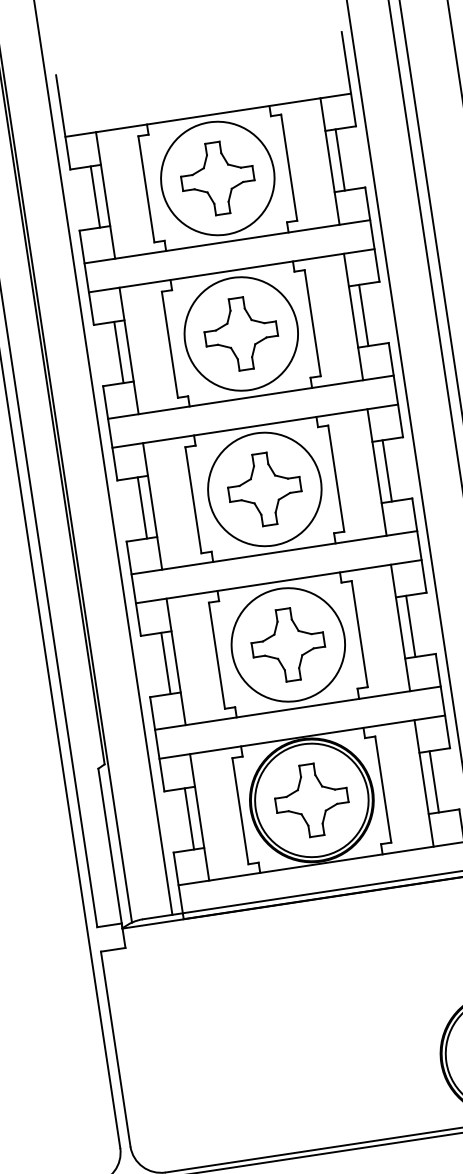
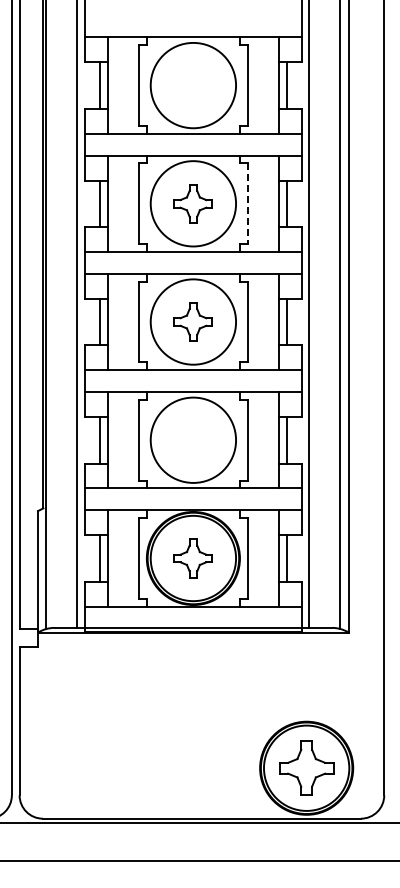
part: (217, 178) -> (193, 85), removed
line: (312, 324) -> (247, 204), solid -> dashed
part: (241, 333) -> (193, 203), size x0.7
part: (264, 488) -> (193, 321), size x0.7
part: (288, 643) -> (193, 439), removed
part: (311, 800) -> (193, 558), size x0.7

